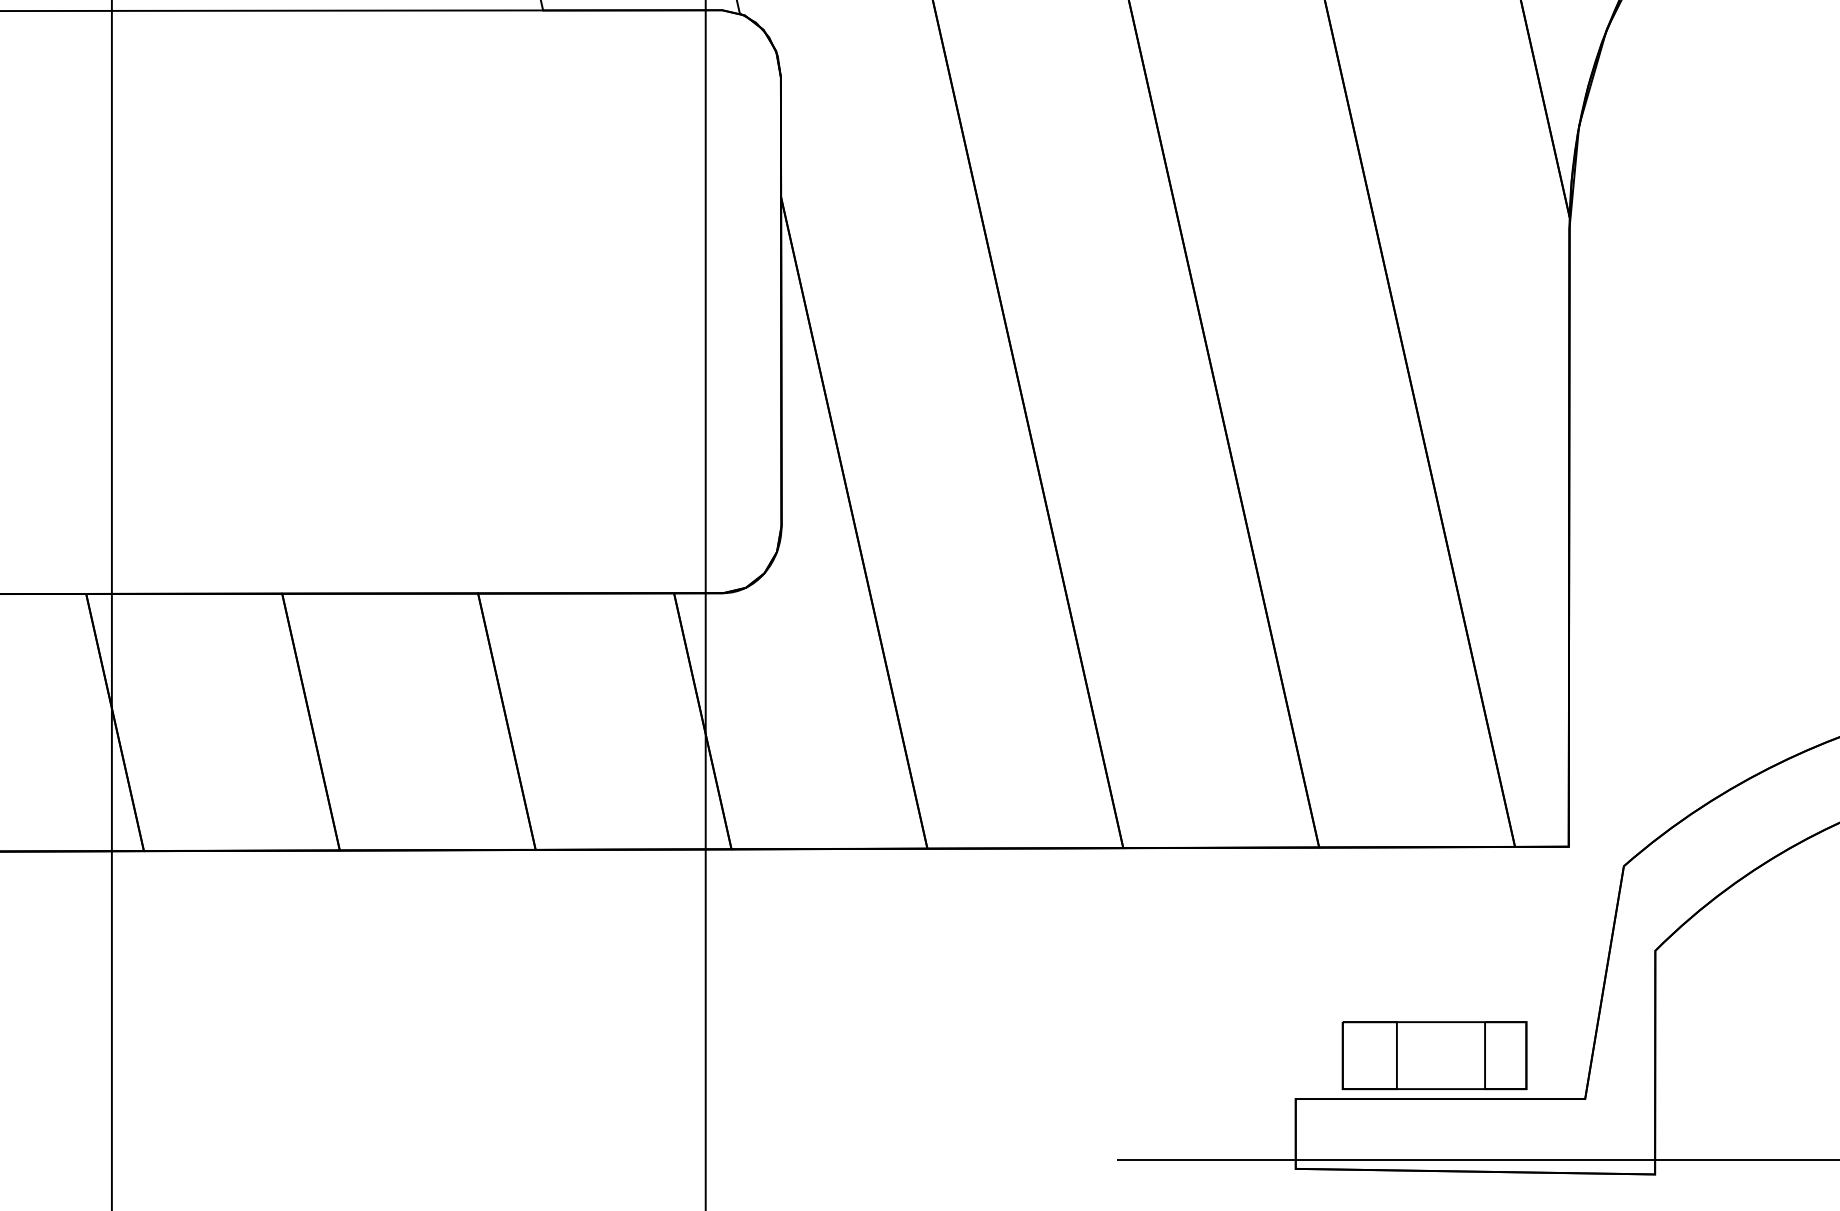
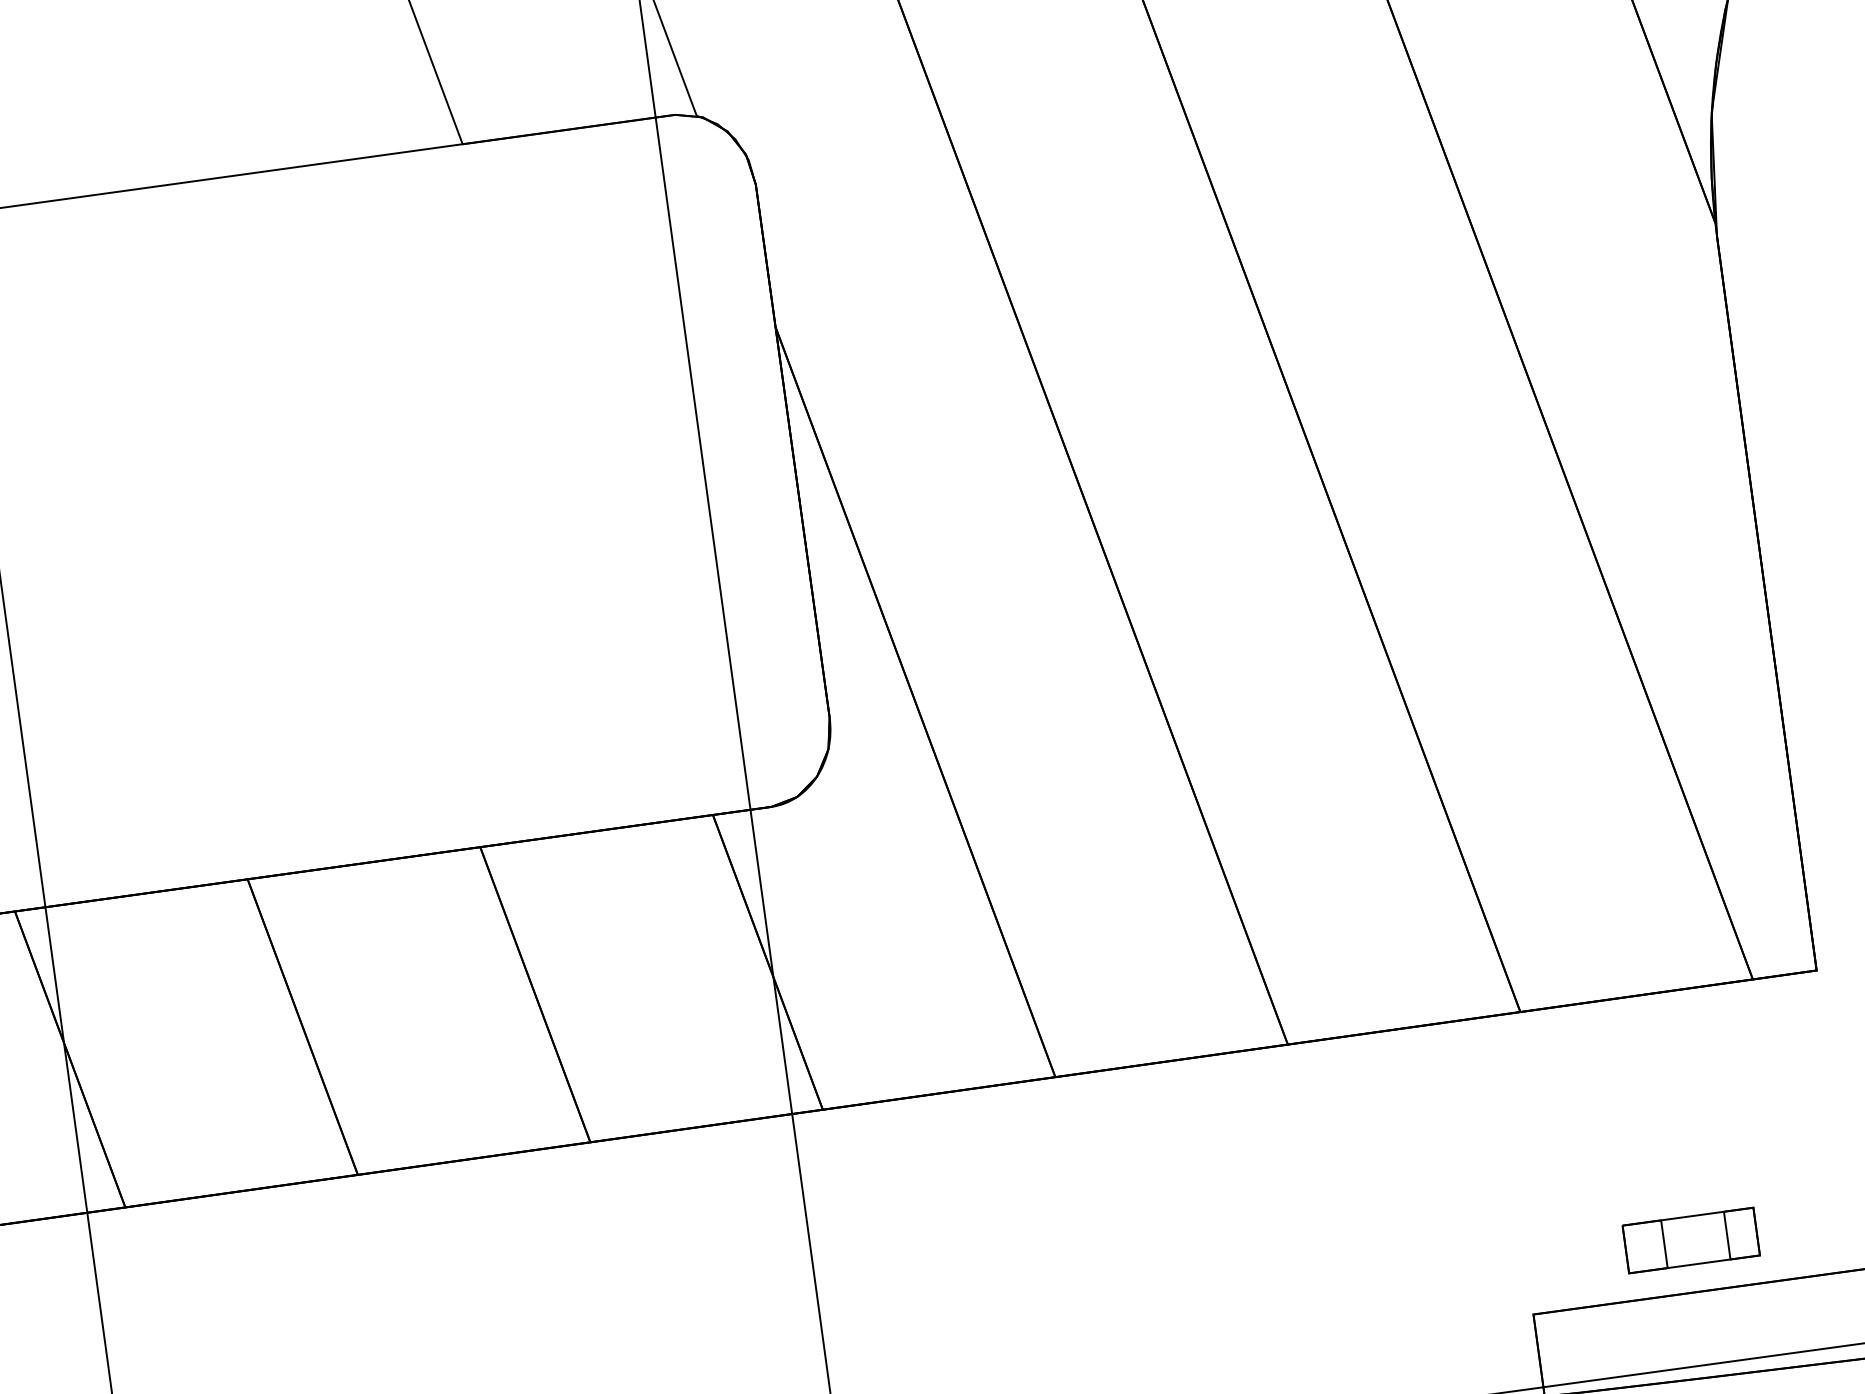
part: (1434, 1055) -> (1691, 1240), size x0.6

